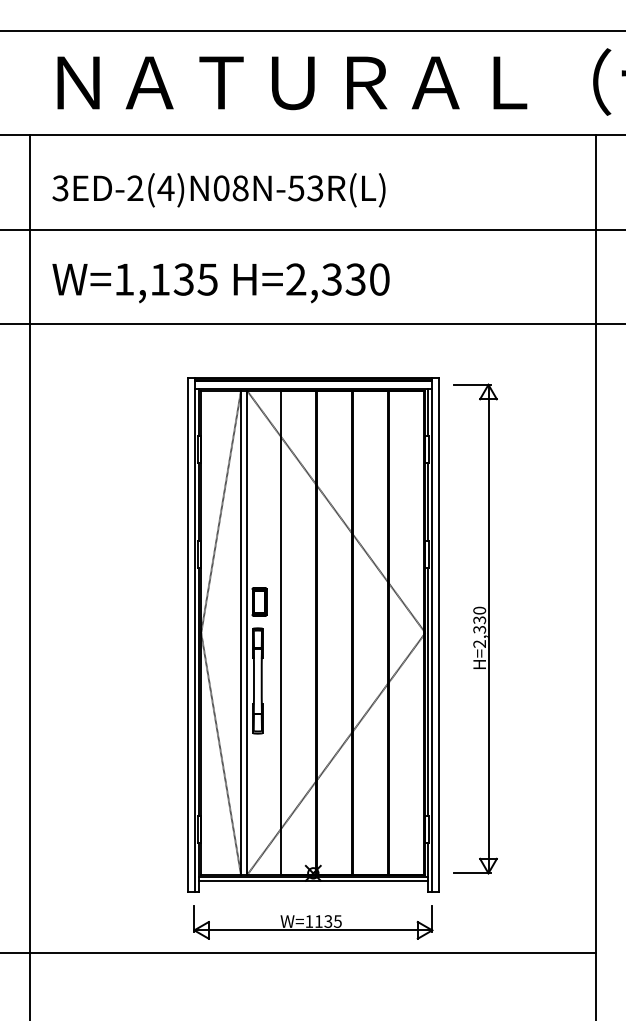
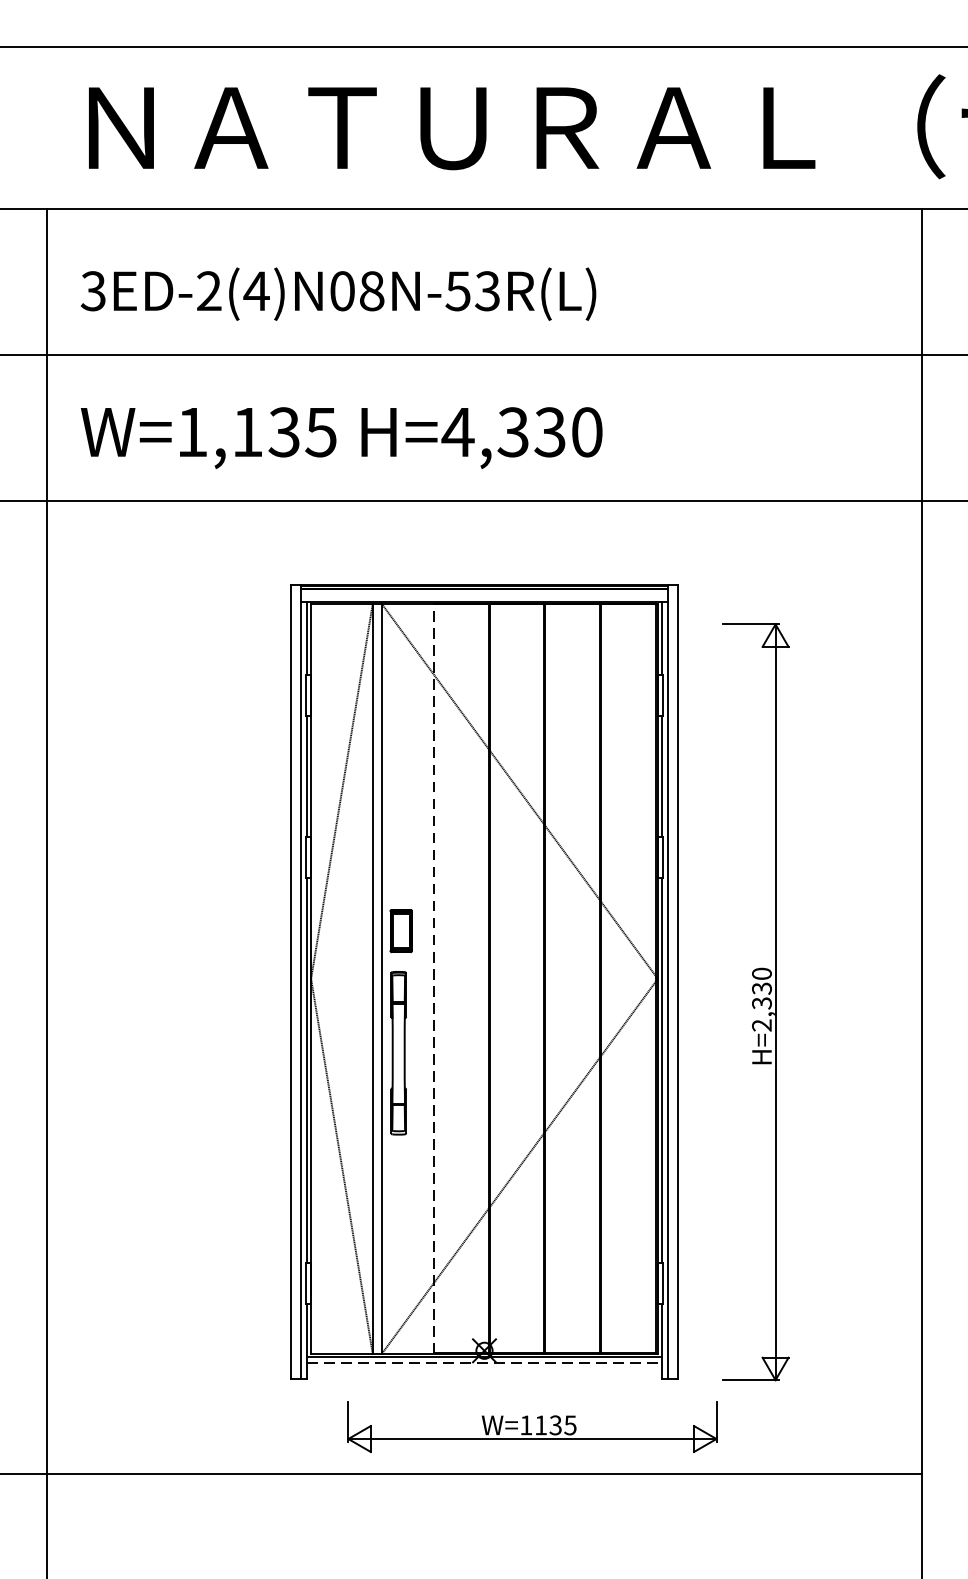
text: (295, 279) -> (456, 432), H=2,330 -> H=4,330
part: (475, 628) -> (755, 1001), moved
line: (280, 632) -> (433, 978), solid -> dashed
line: (313, 881) -> (484, 1363), solid -> dashed
part: (313, 922) -> (532, 1426), moved

